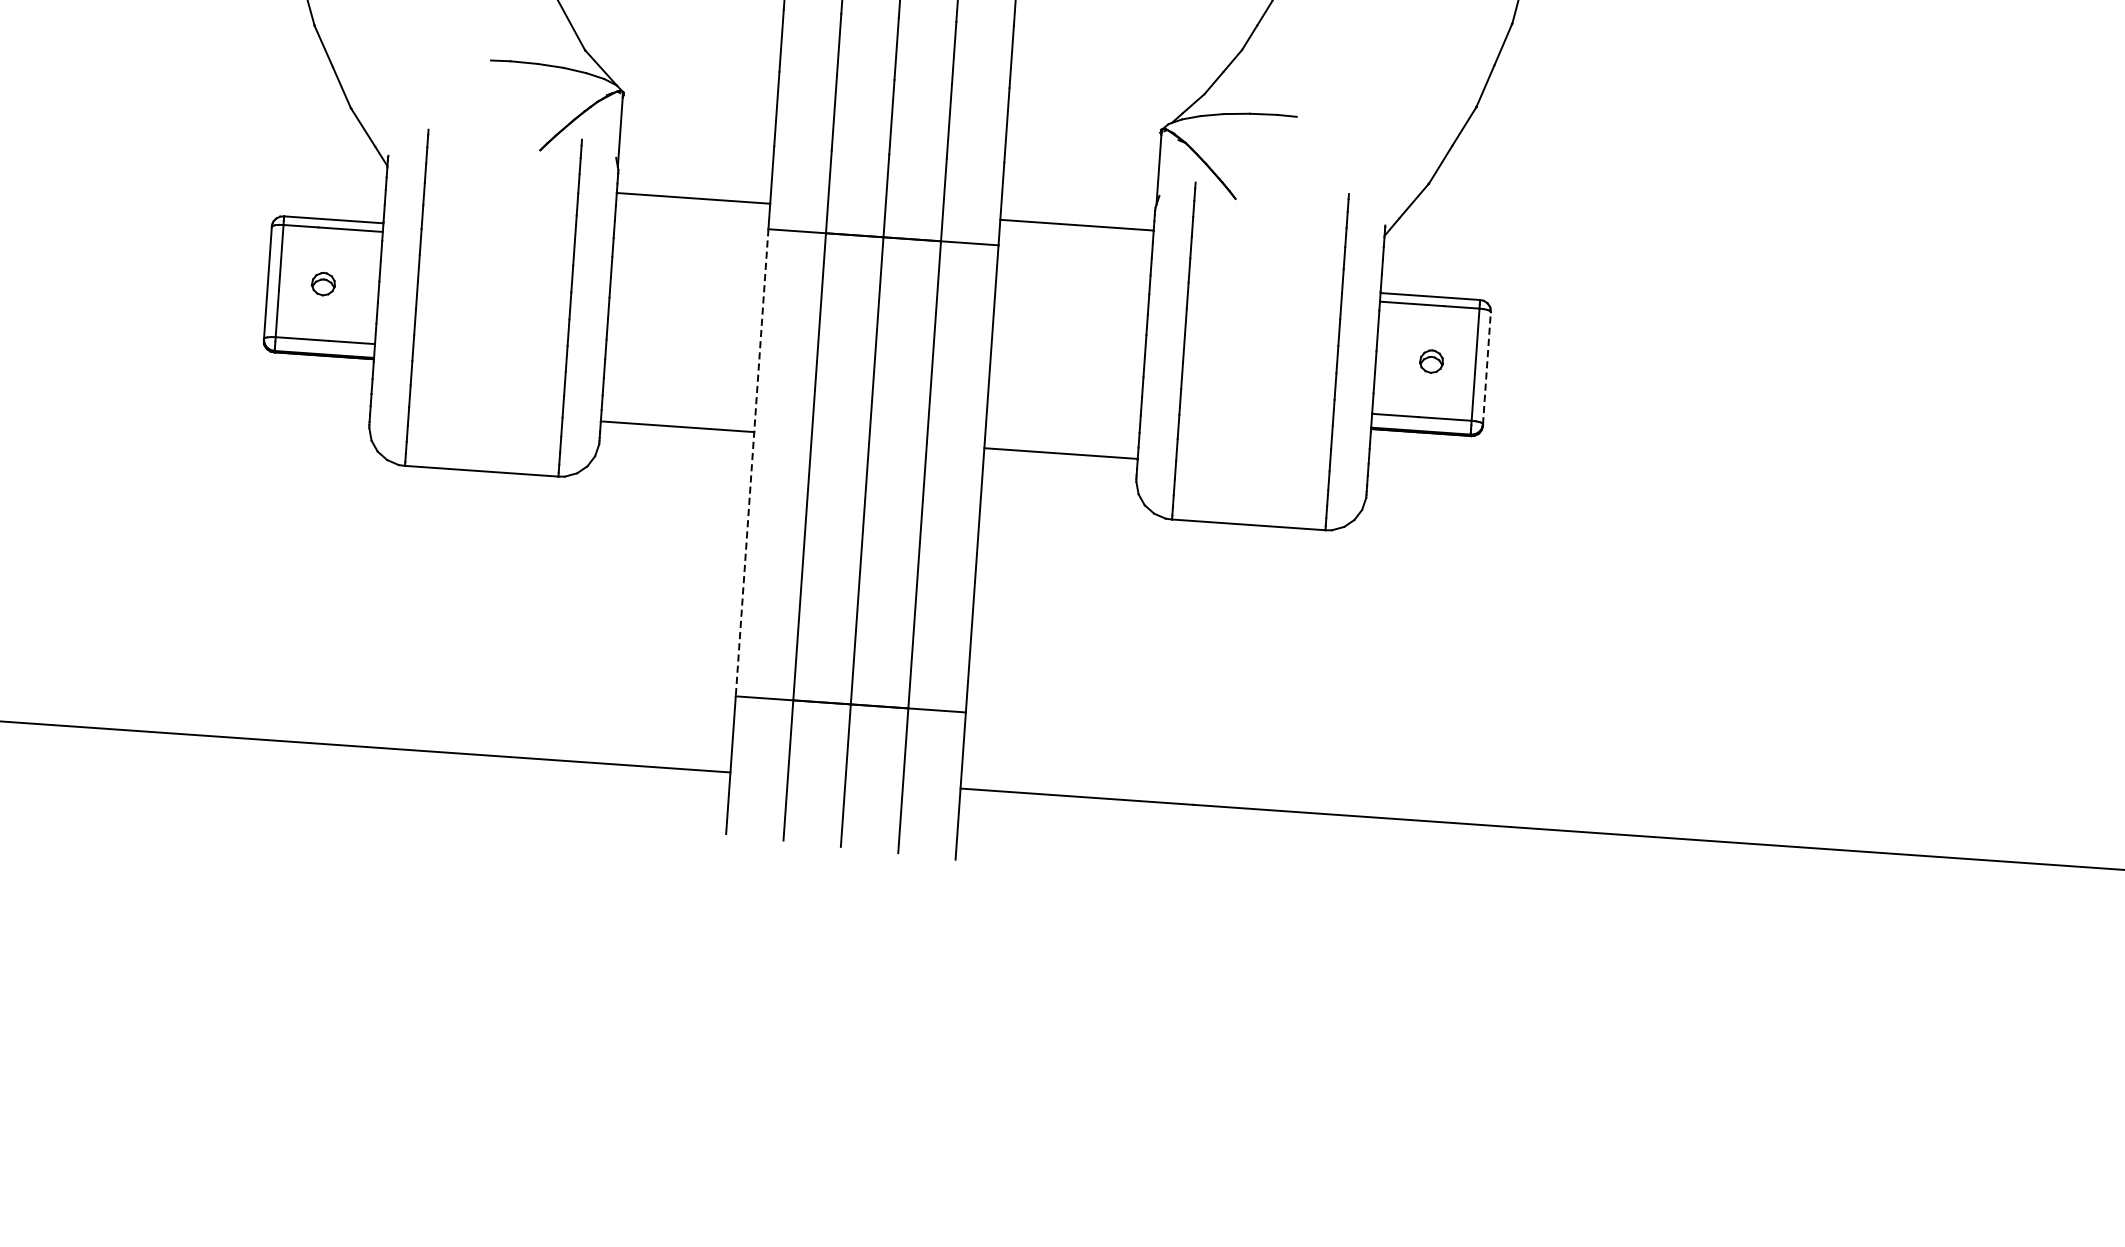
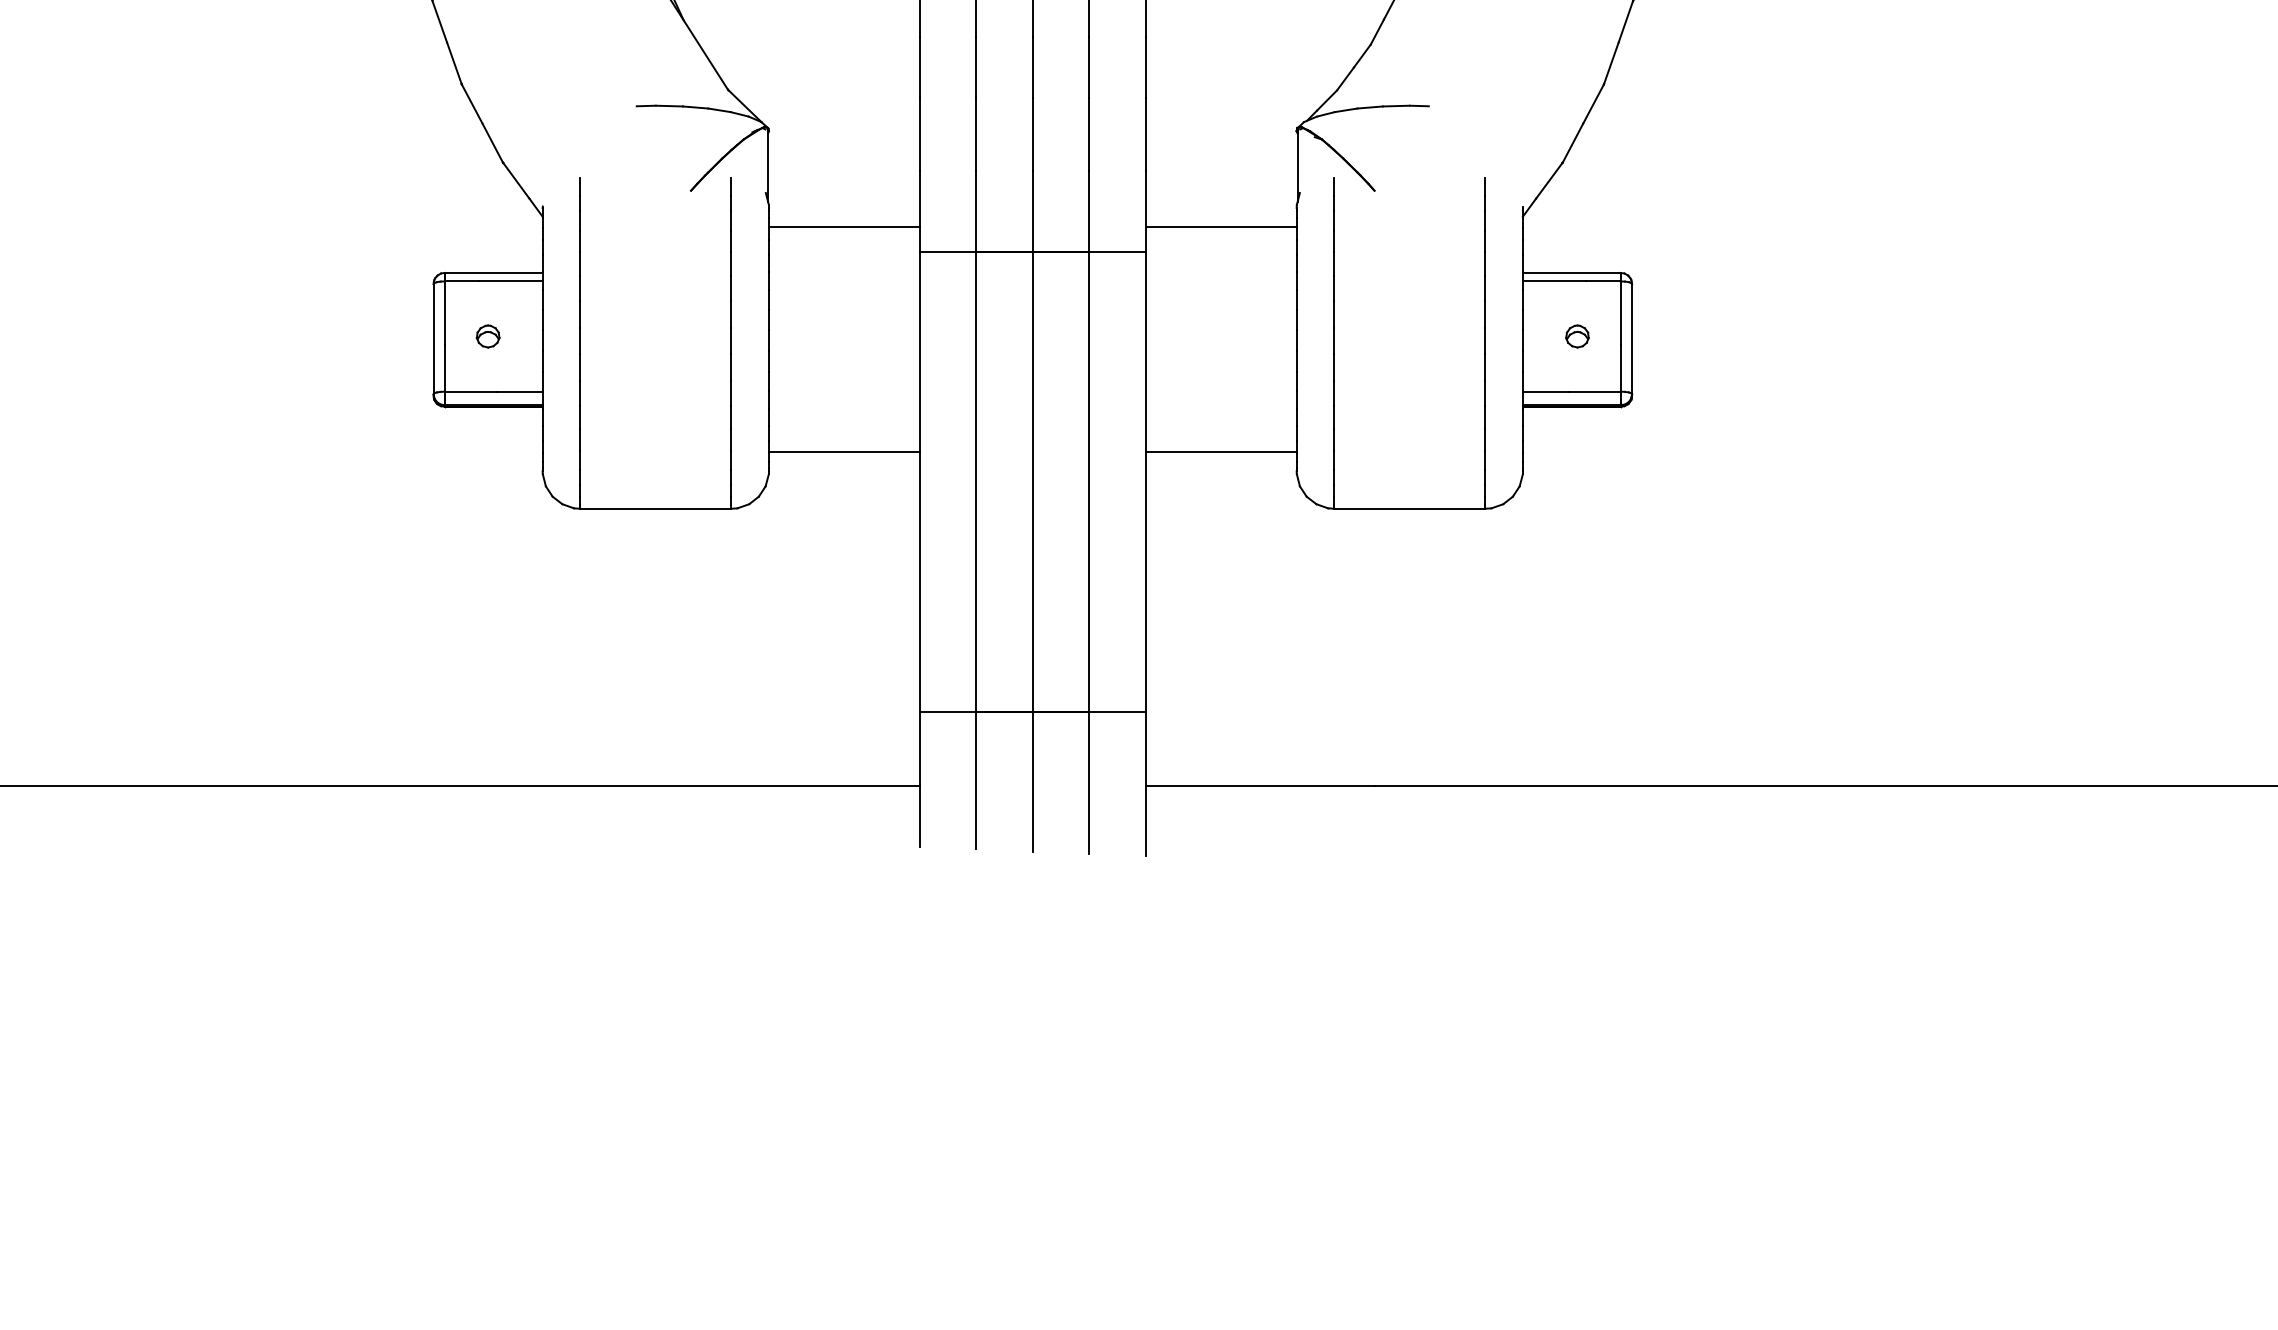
line: (1487, 367) -> (1632, 338), dashed -> solid
line: (751, 462) -> (919, 481), dashed -> solid

